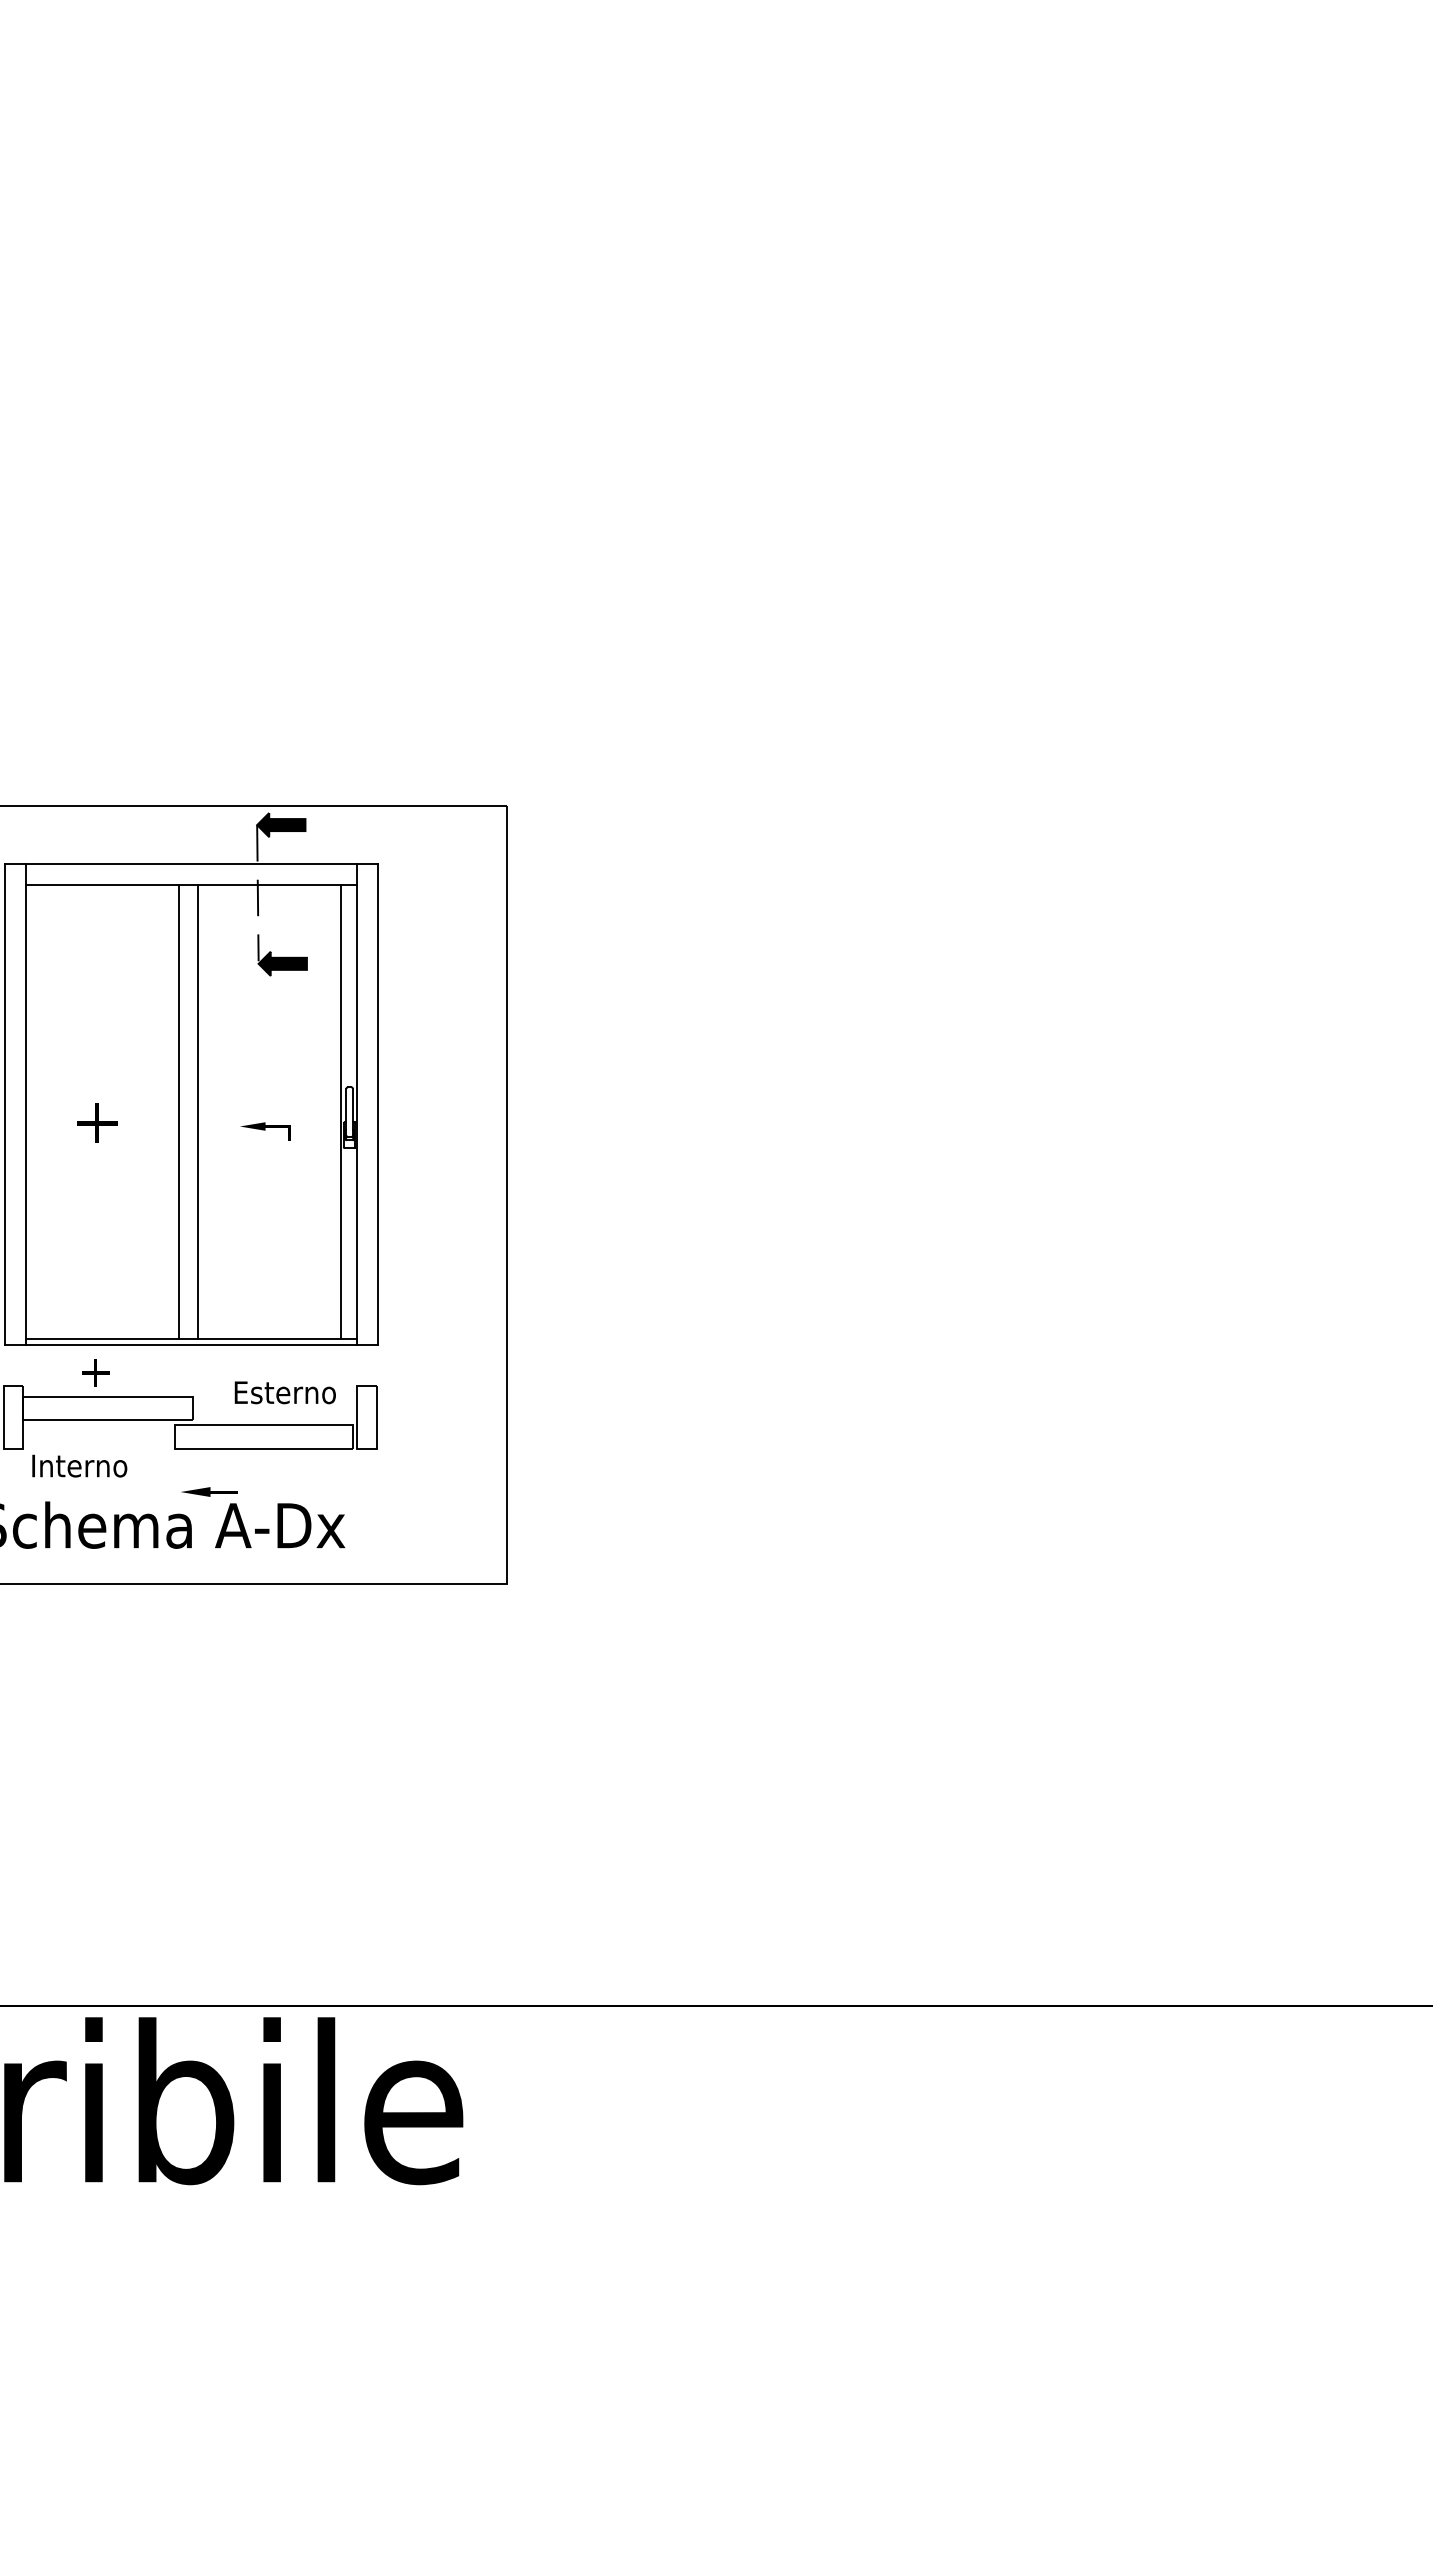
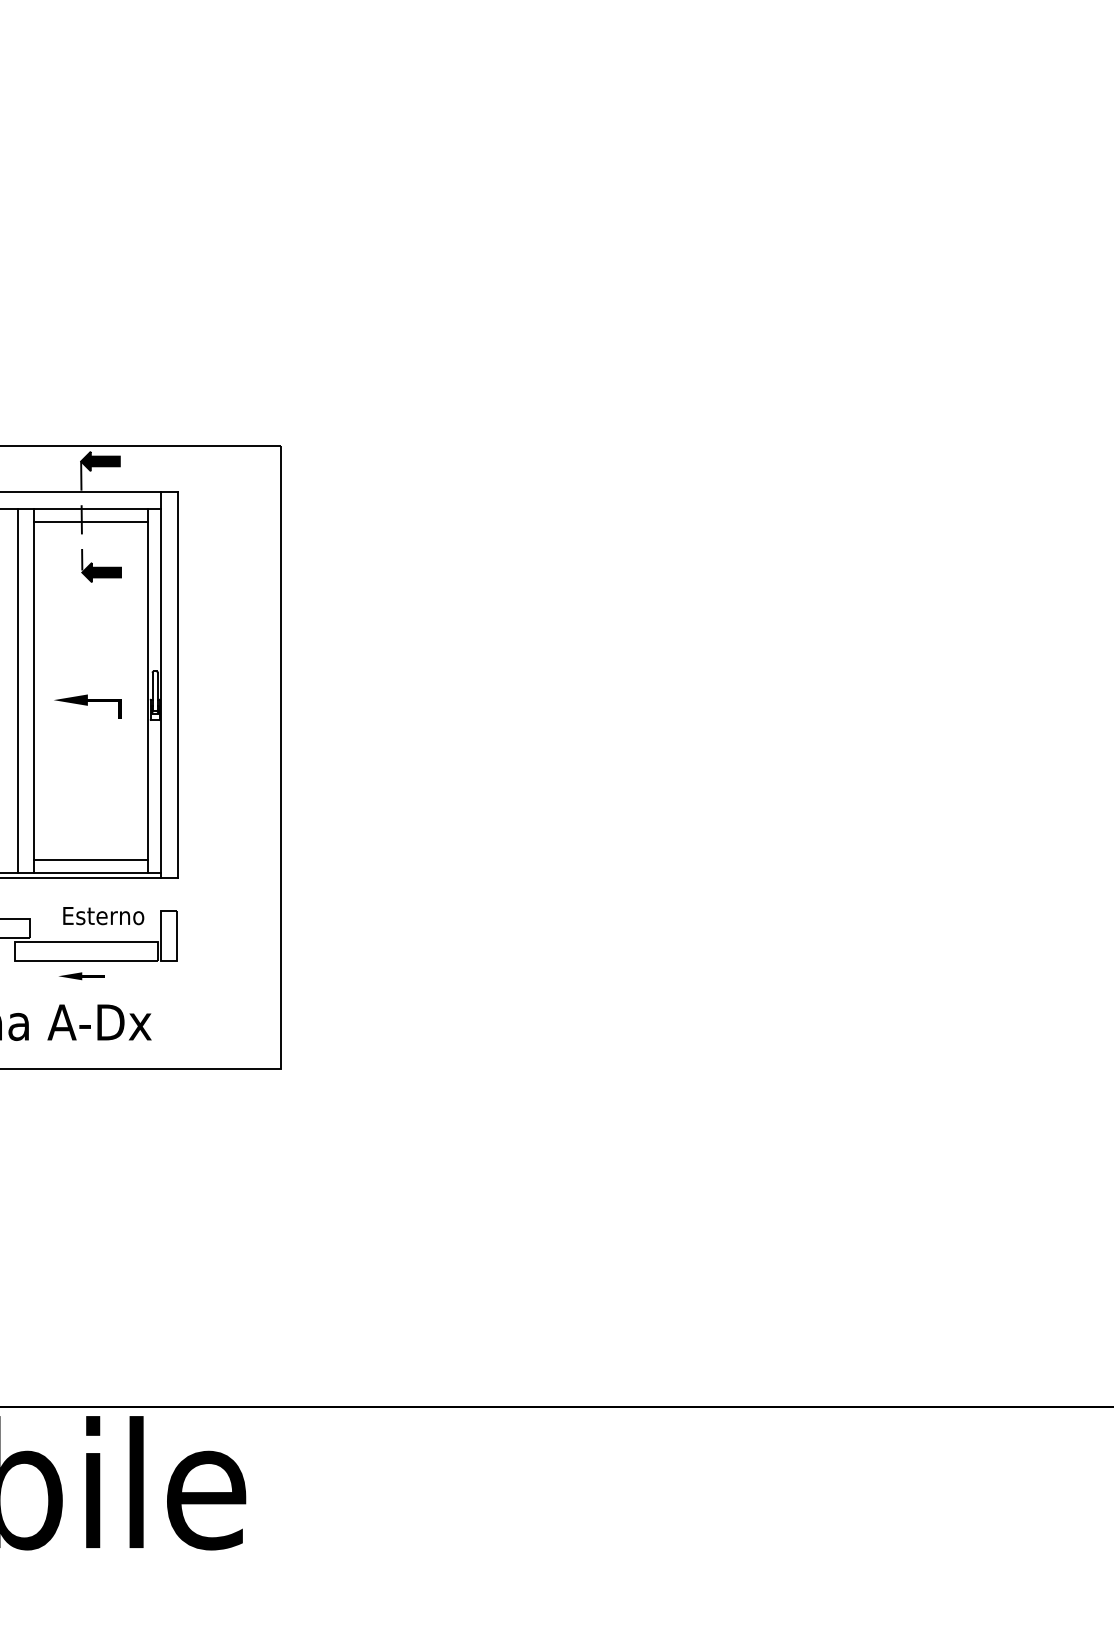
line: (268, 900) -> (90, 521), added
part: (265, 1131) -> (87, 706), size x1.67
line: (268, 1322) -> (90, 859), added
part: (209, 1491) -> (81, 975), moved

